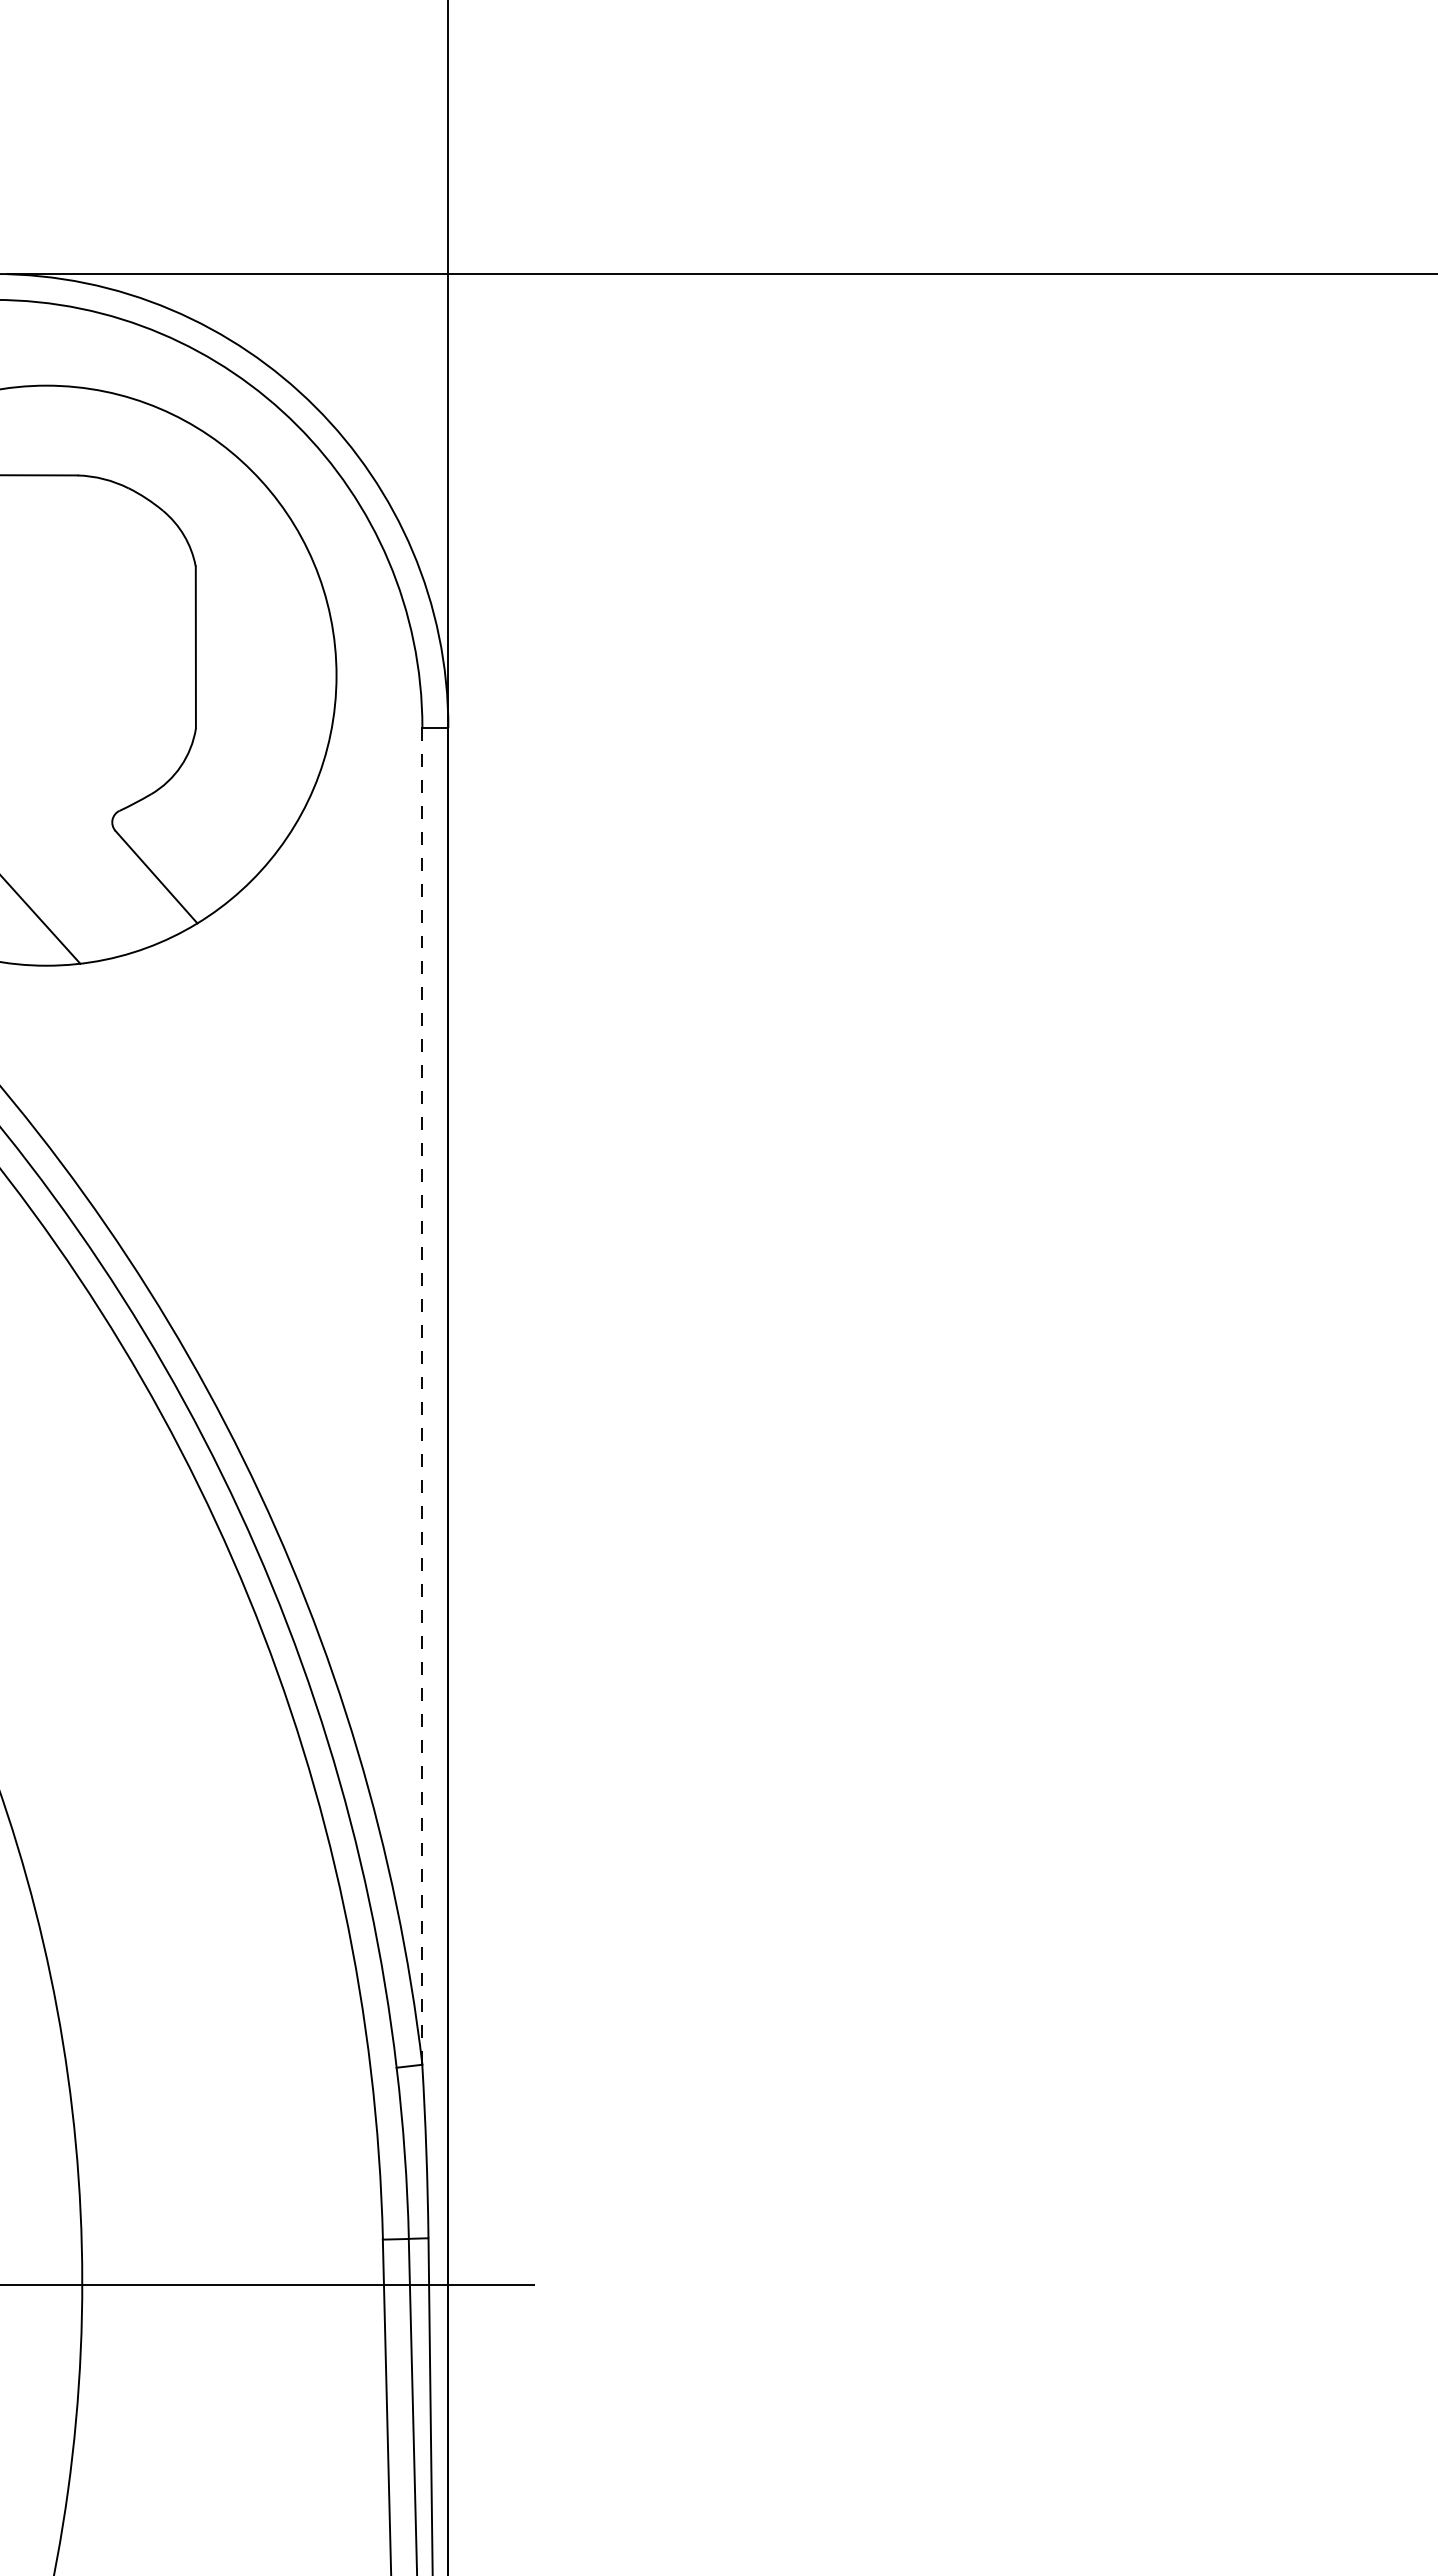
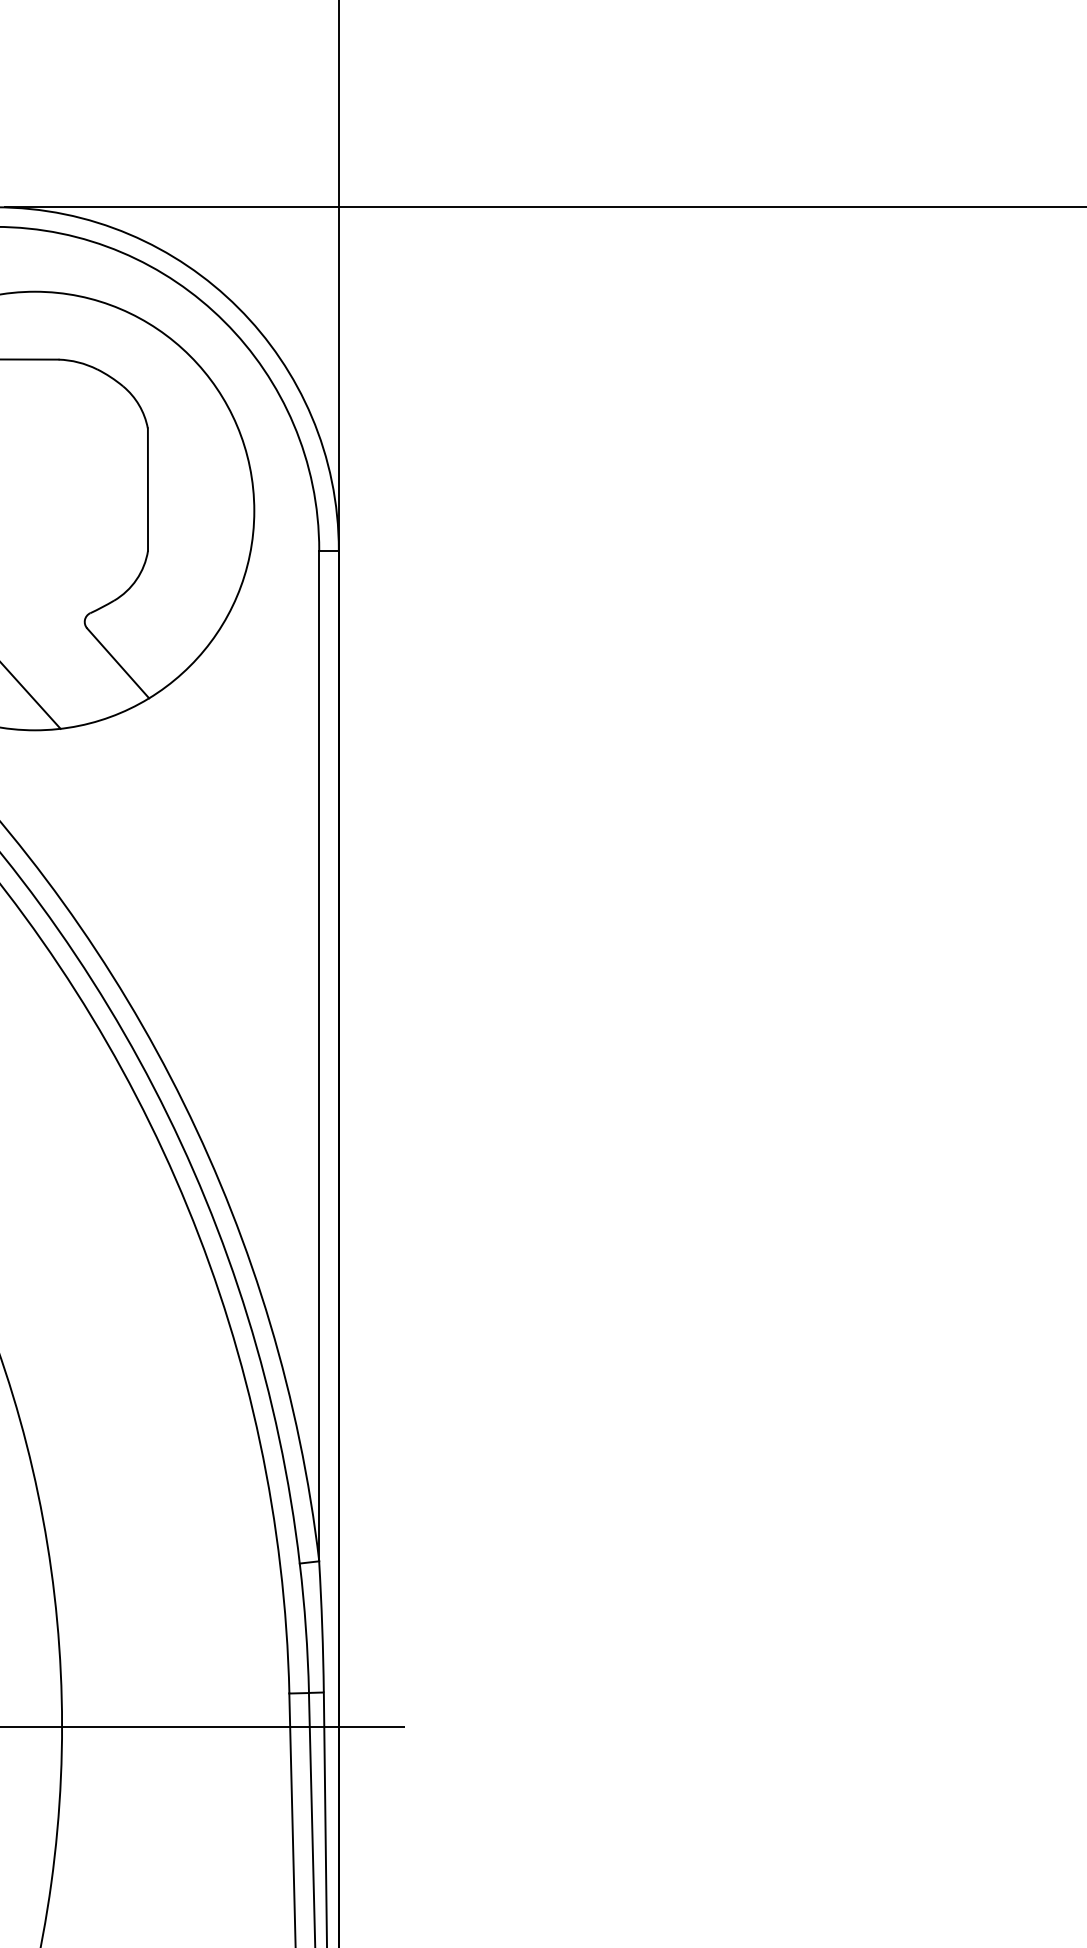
line: (422, 1396) -> (319, 1056), dashed -> solid

